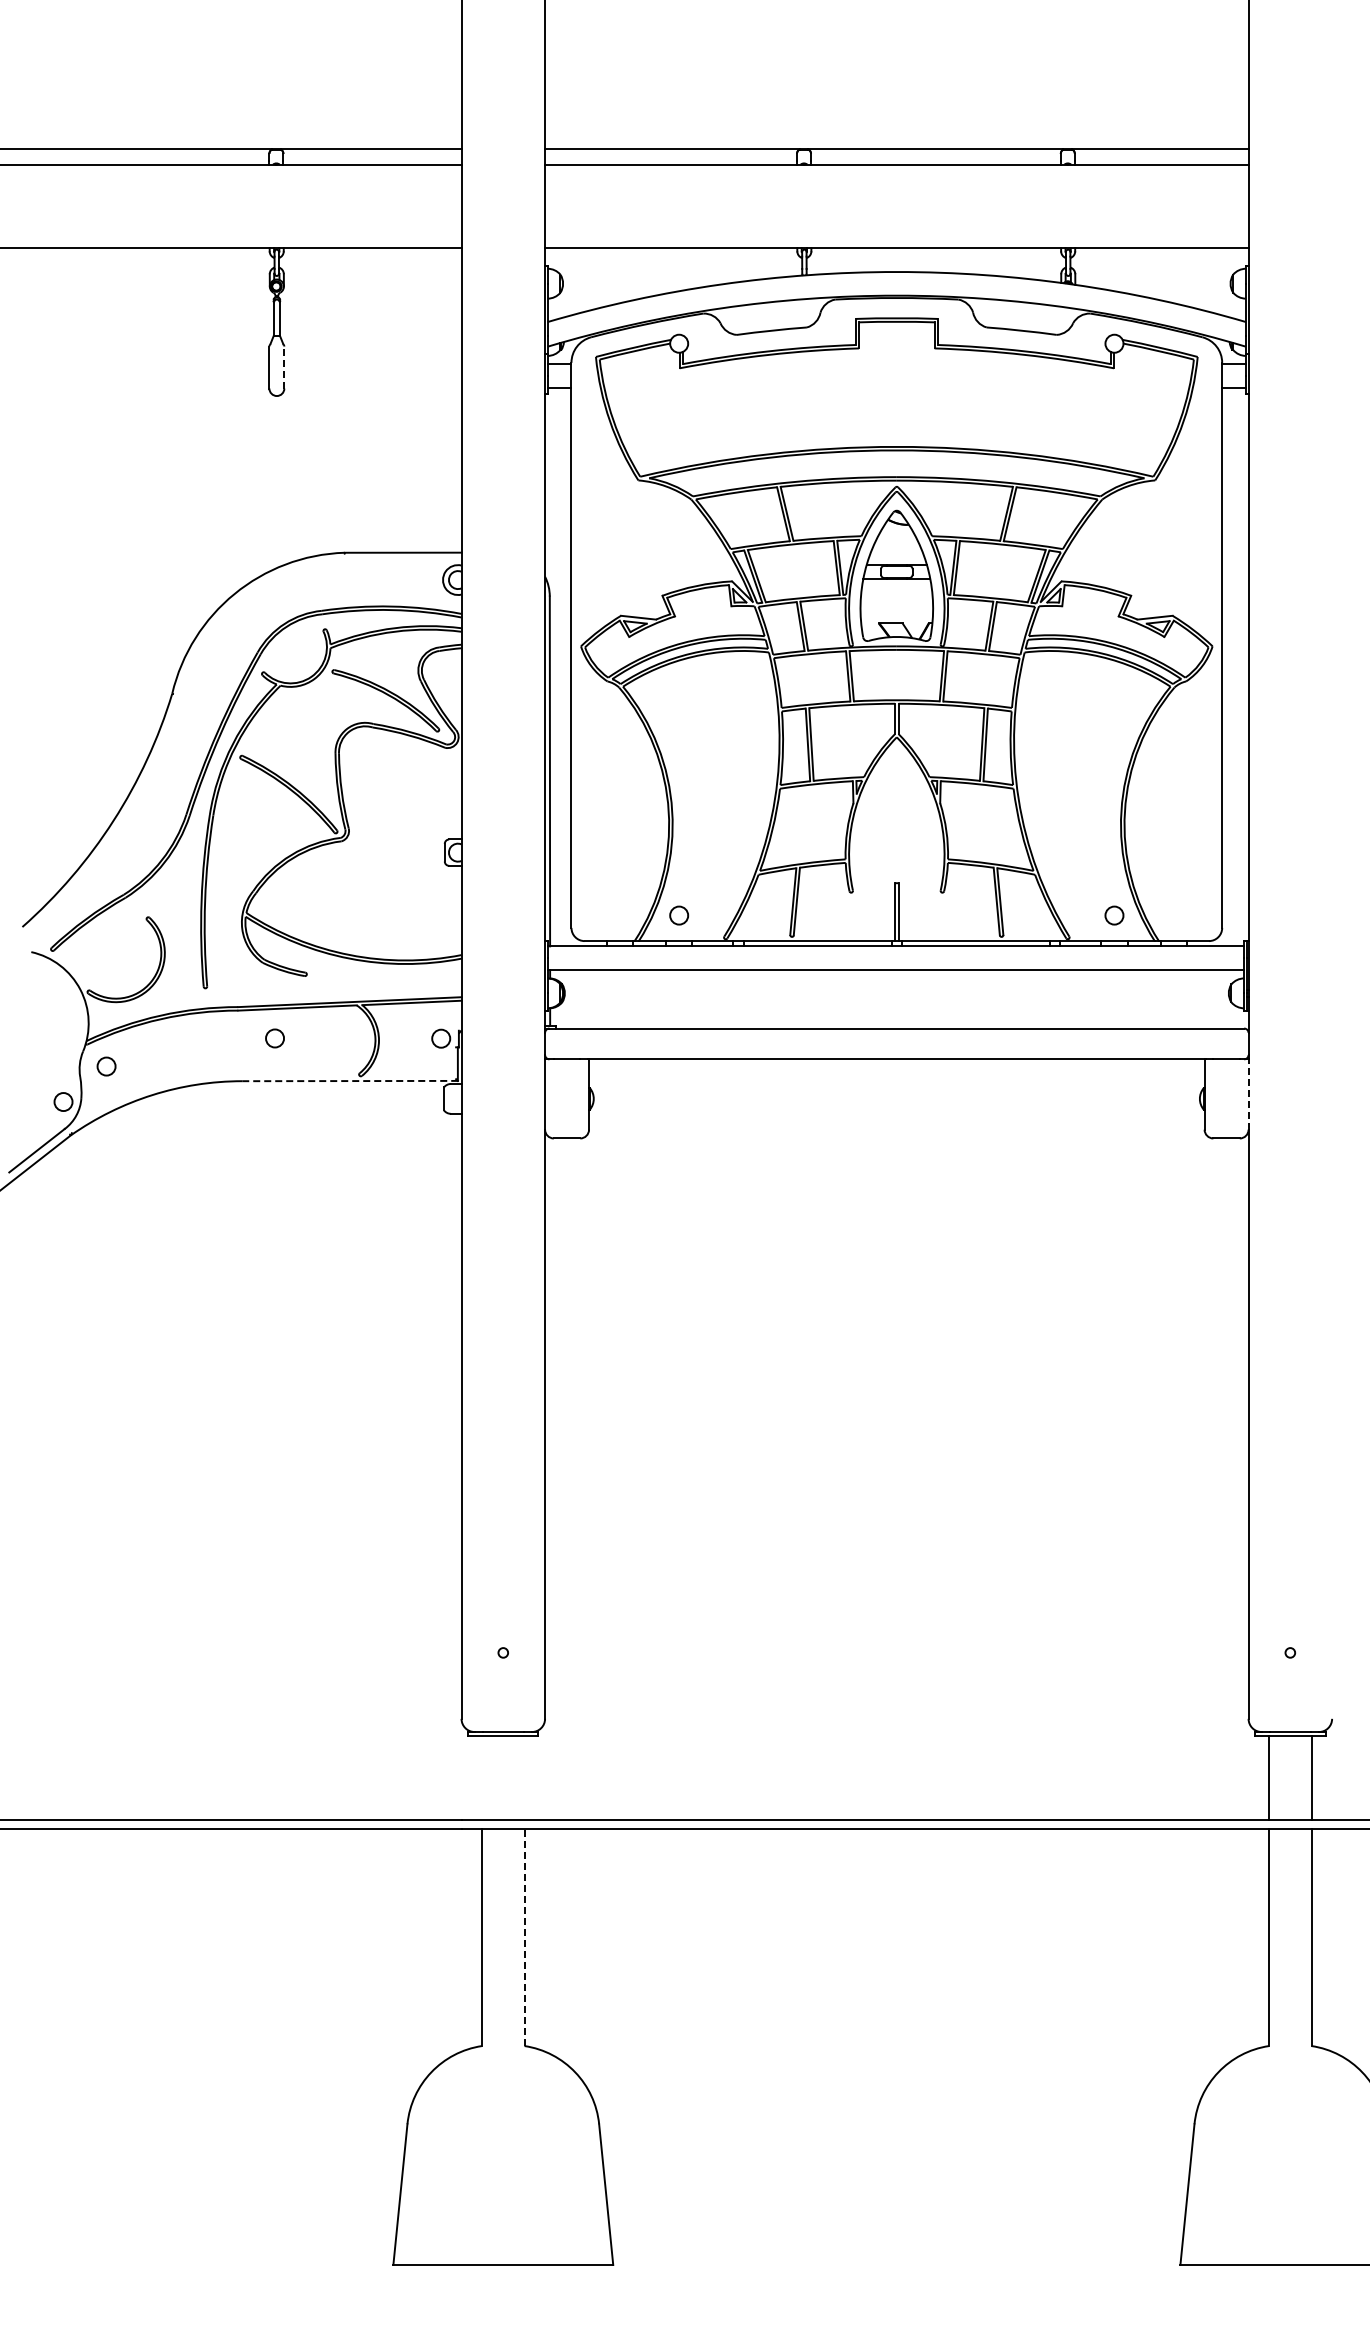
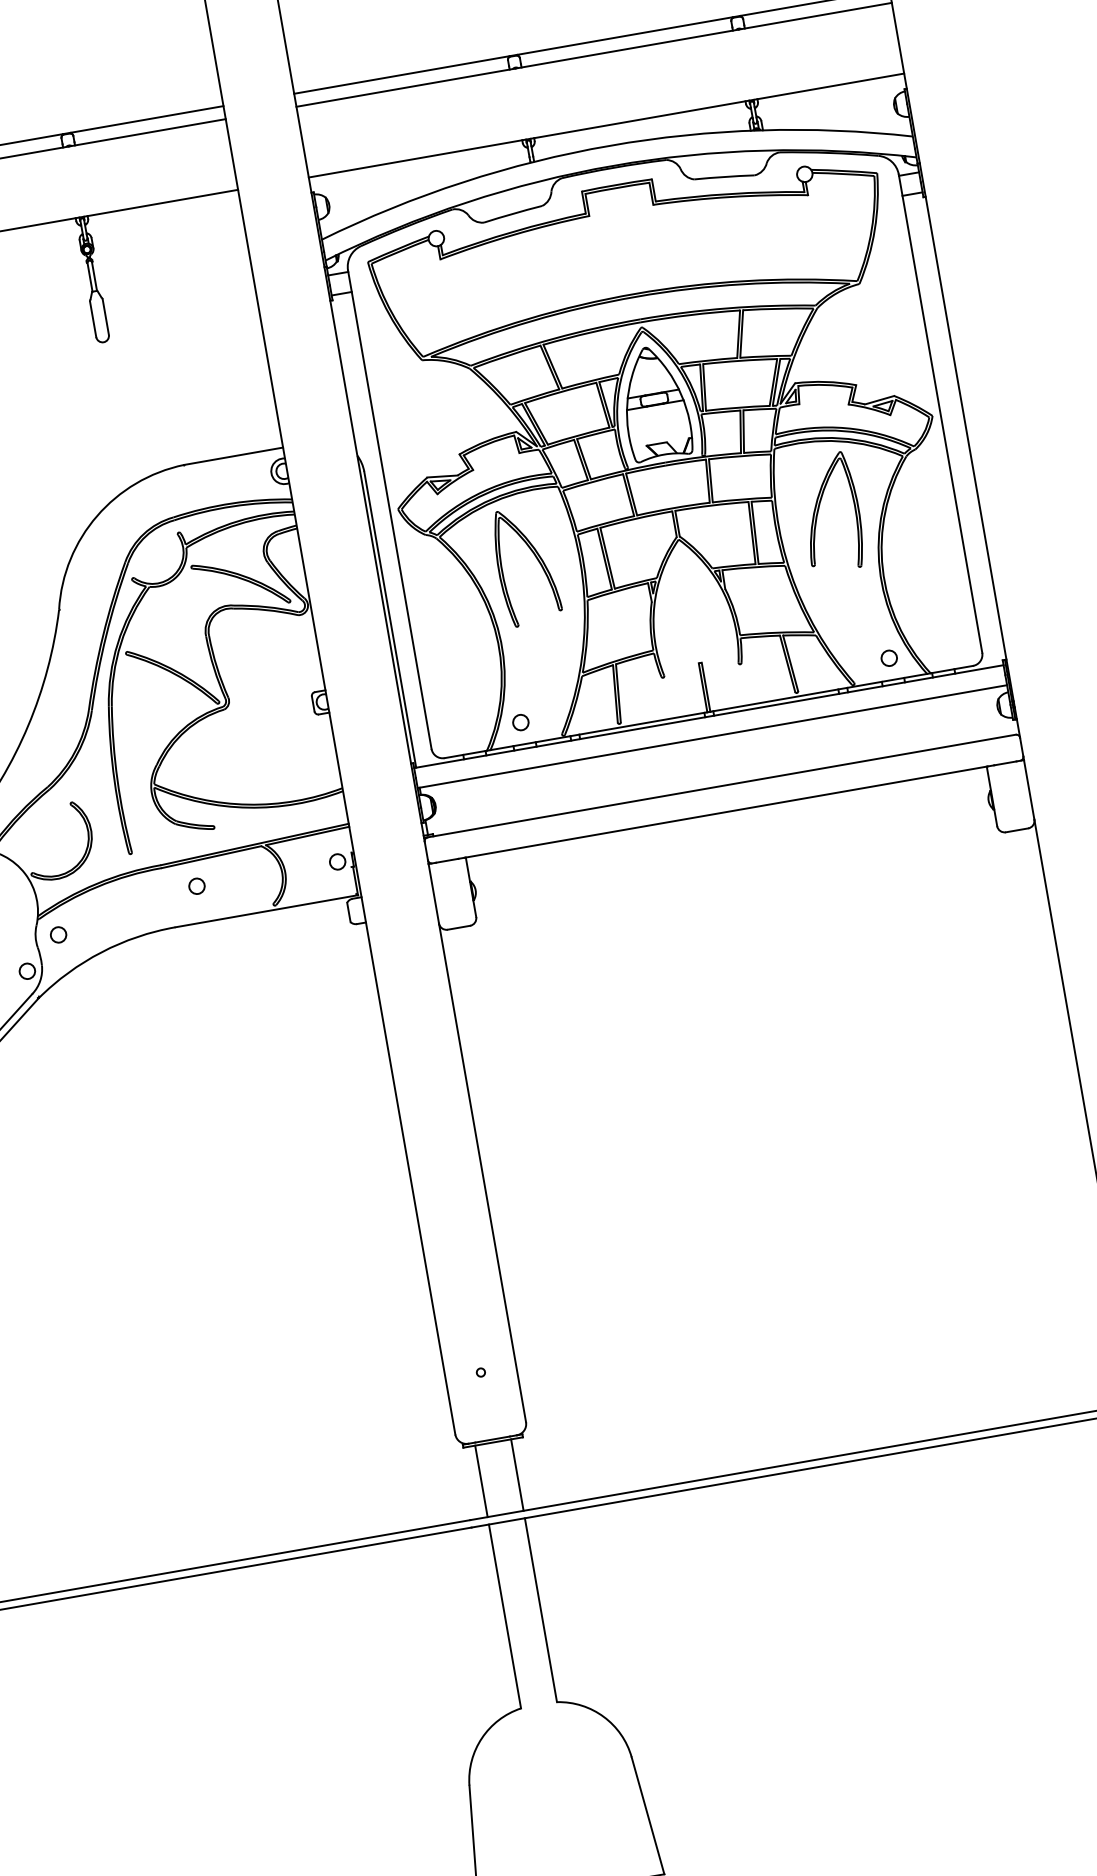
line: (284, 367) -> (105, 317), dashed -> solid
part: (1064, 729) -> (819, 508), added
part: (729, 730) -> (536, 558), added
line: (350, 1081) -> (267, 911), dashed -> solid
line: (1248, 1094) -> (1029, 789), dashed -> solid
line: (482, 1777) -> (481, 1481), added
line: (524, 1777) -> (517, 1474), added
line: (524, 1937) -> (540, 1610), dashed -> solid

